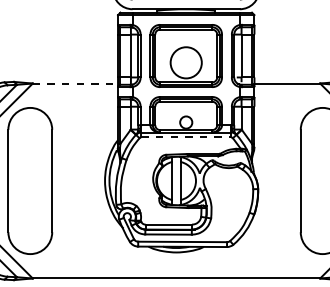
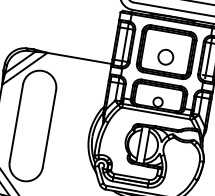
circle: (185, 62) -> (165, 56), size x0.62
line: (75, 83) -> (79, 58), dashed -> solid
line: (186, 137) -> (156, 113), dashed -> solid

